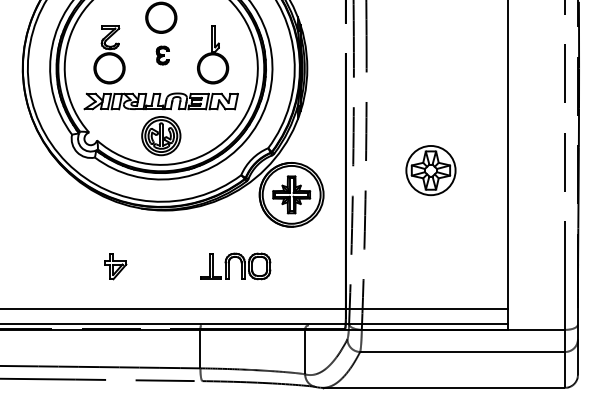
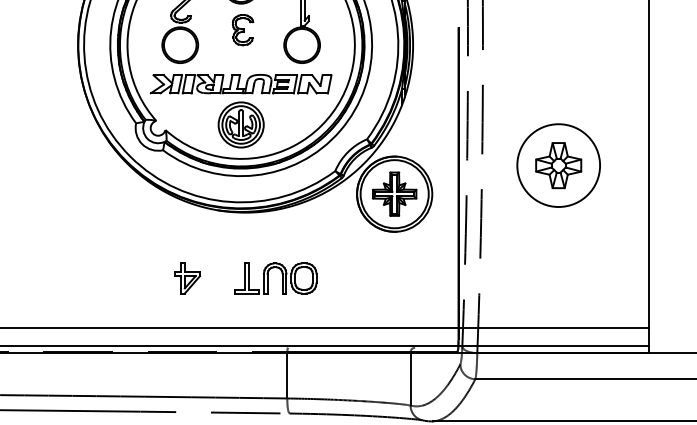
part: (162, 55) -> (242, 30), size x1.43
circle: (430, 170) -> (558, 165), size x1.43
part: (235, 266) -> (275, 278), moved

